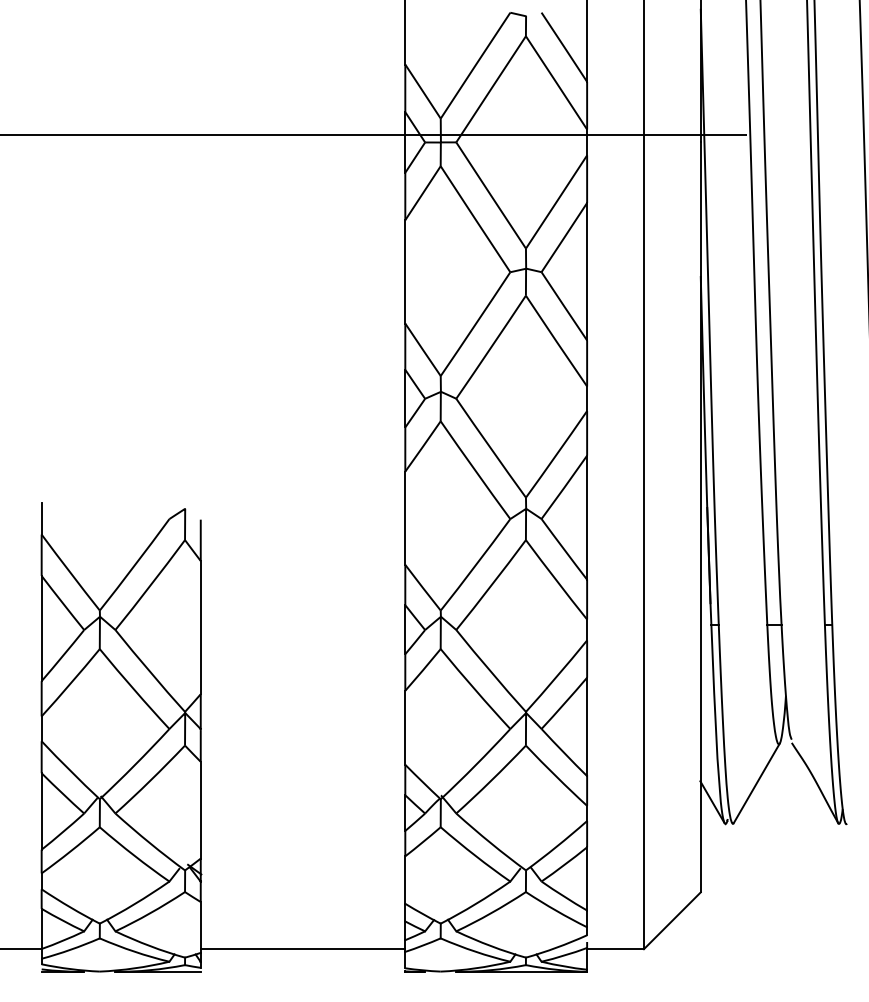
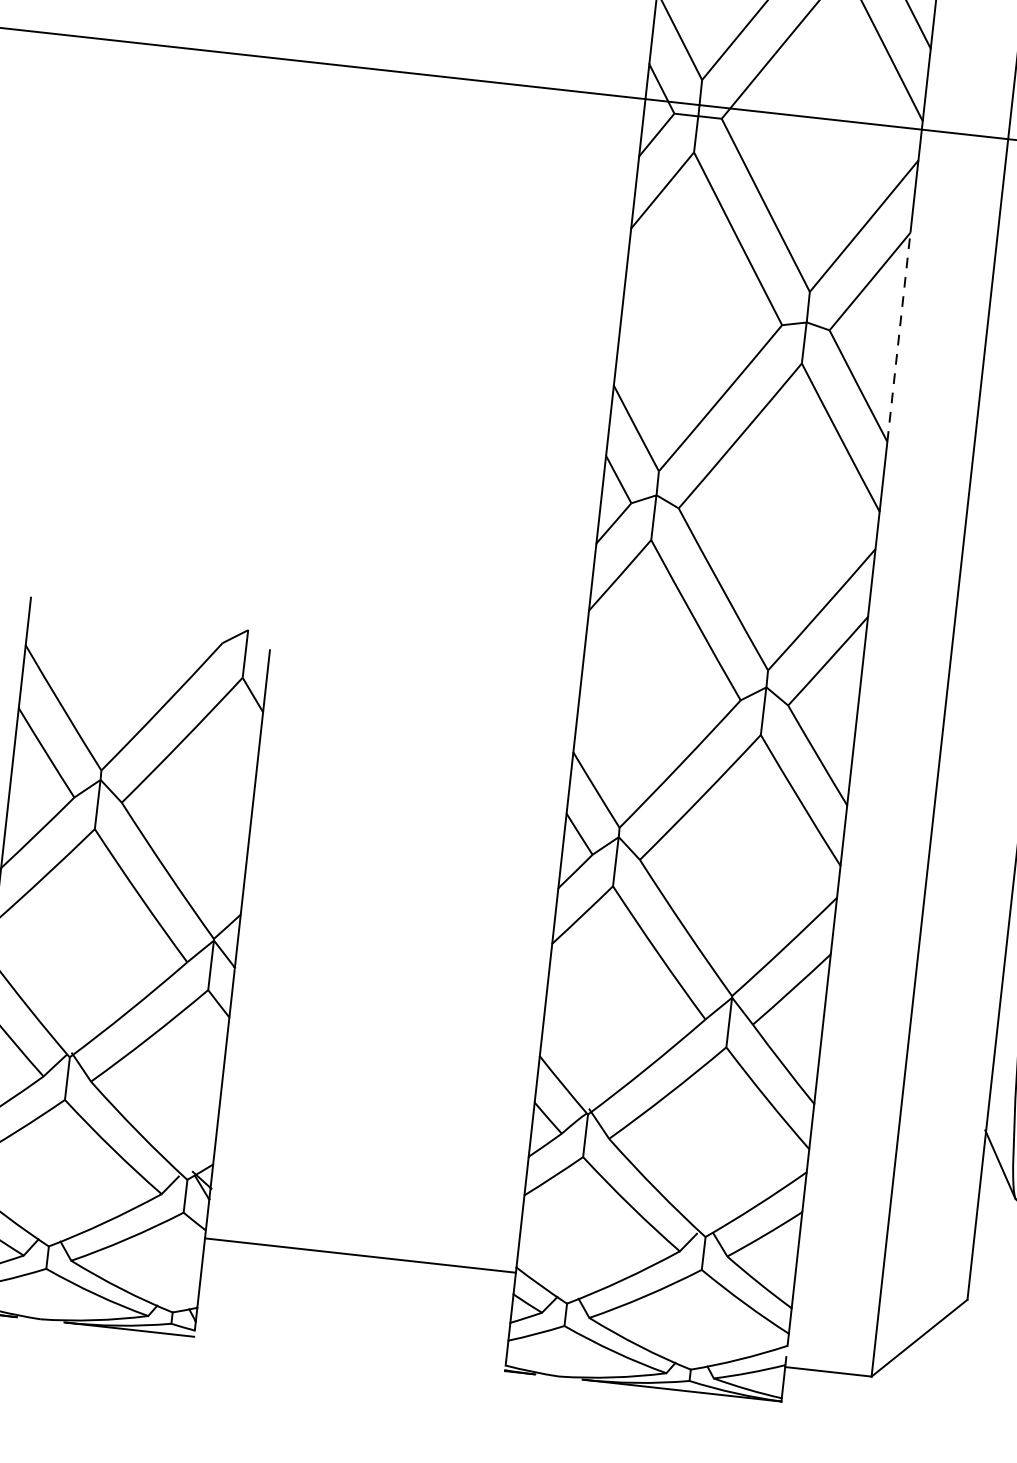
line: (587, 271) -> (899, 337), solid -> dashed
line: (302, 949) -> (359, 1255), moved

